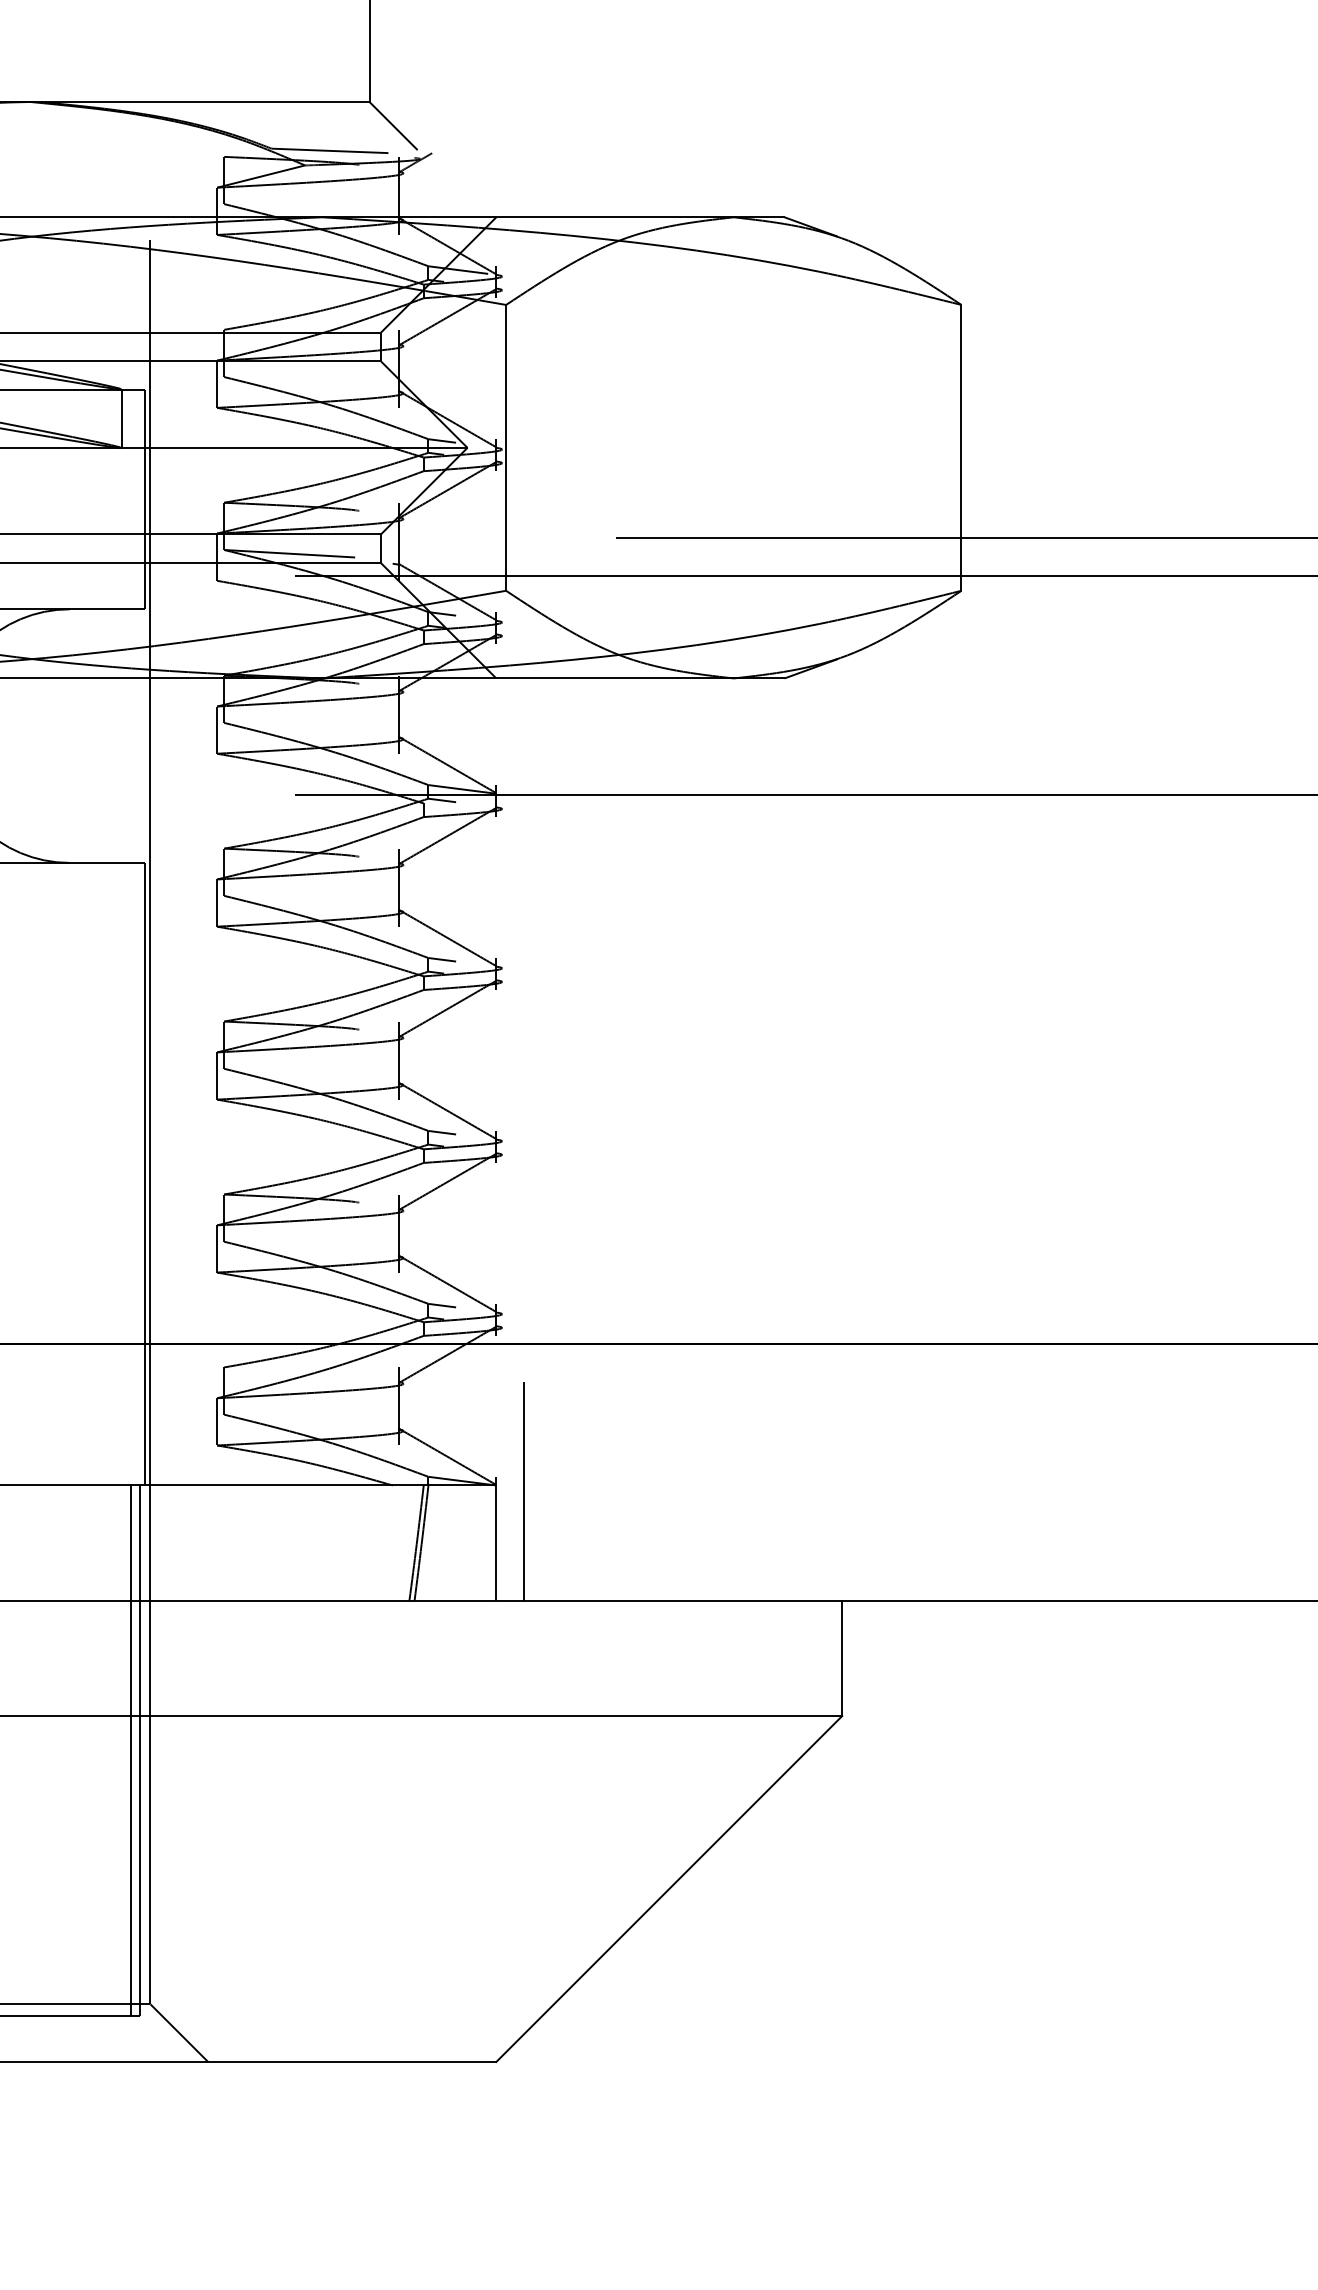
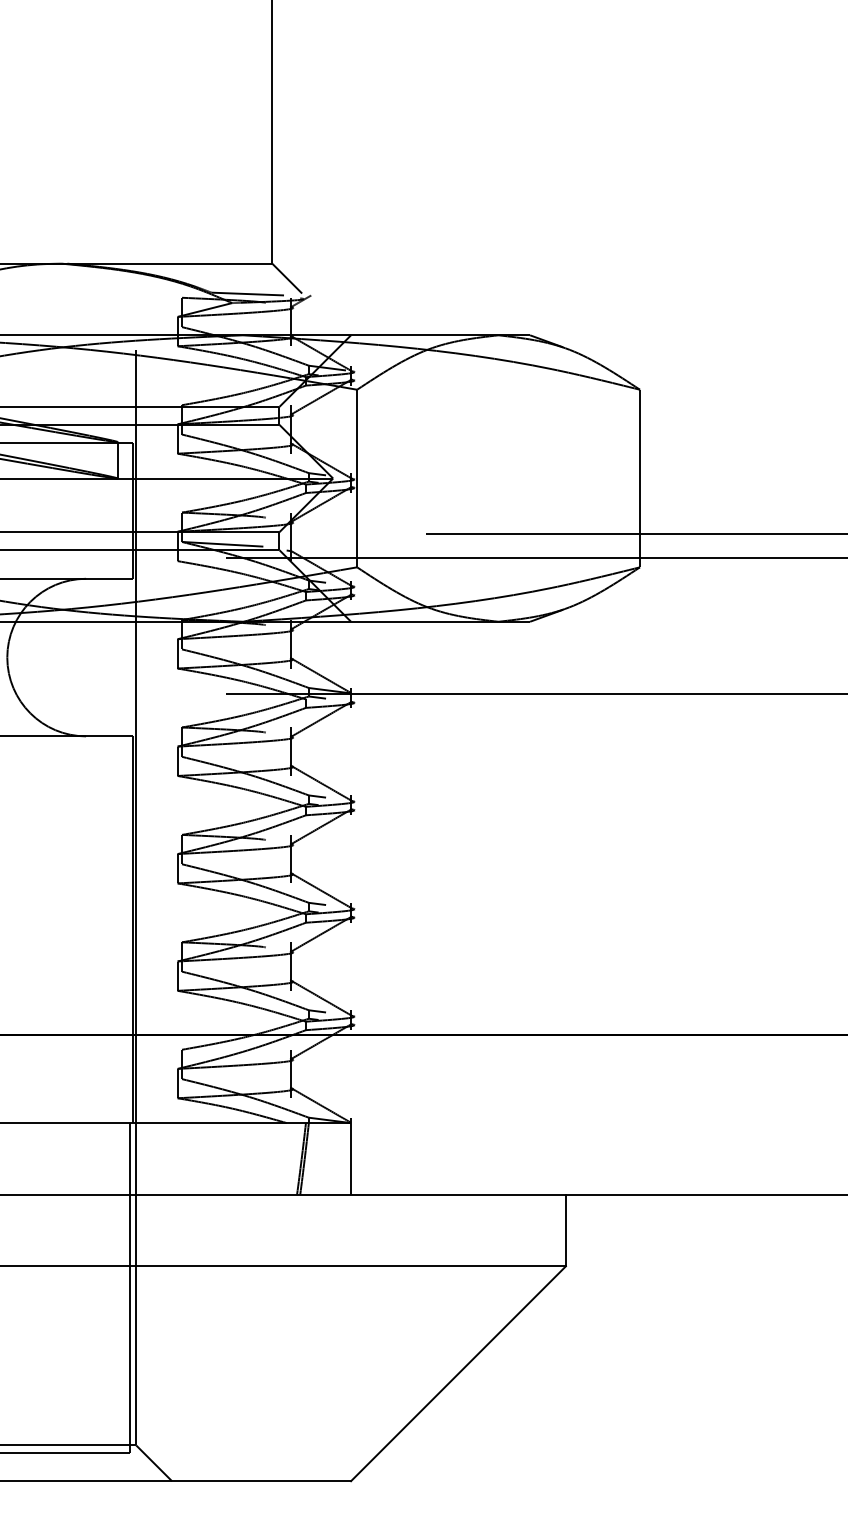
line: (524, 1490) -> (368, 1126), removed
line: (131, 1750) -> (124, 1287), removed

